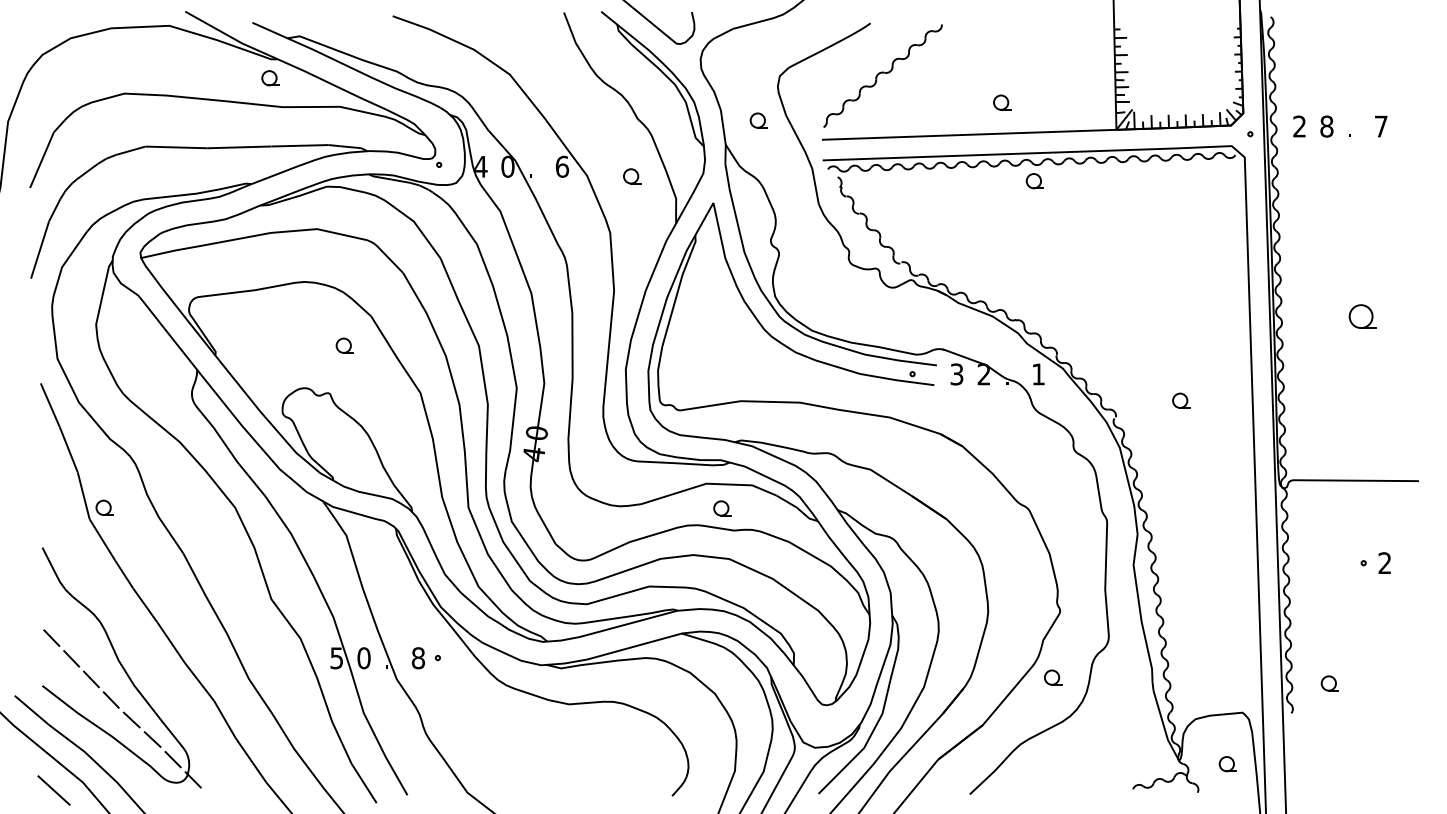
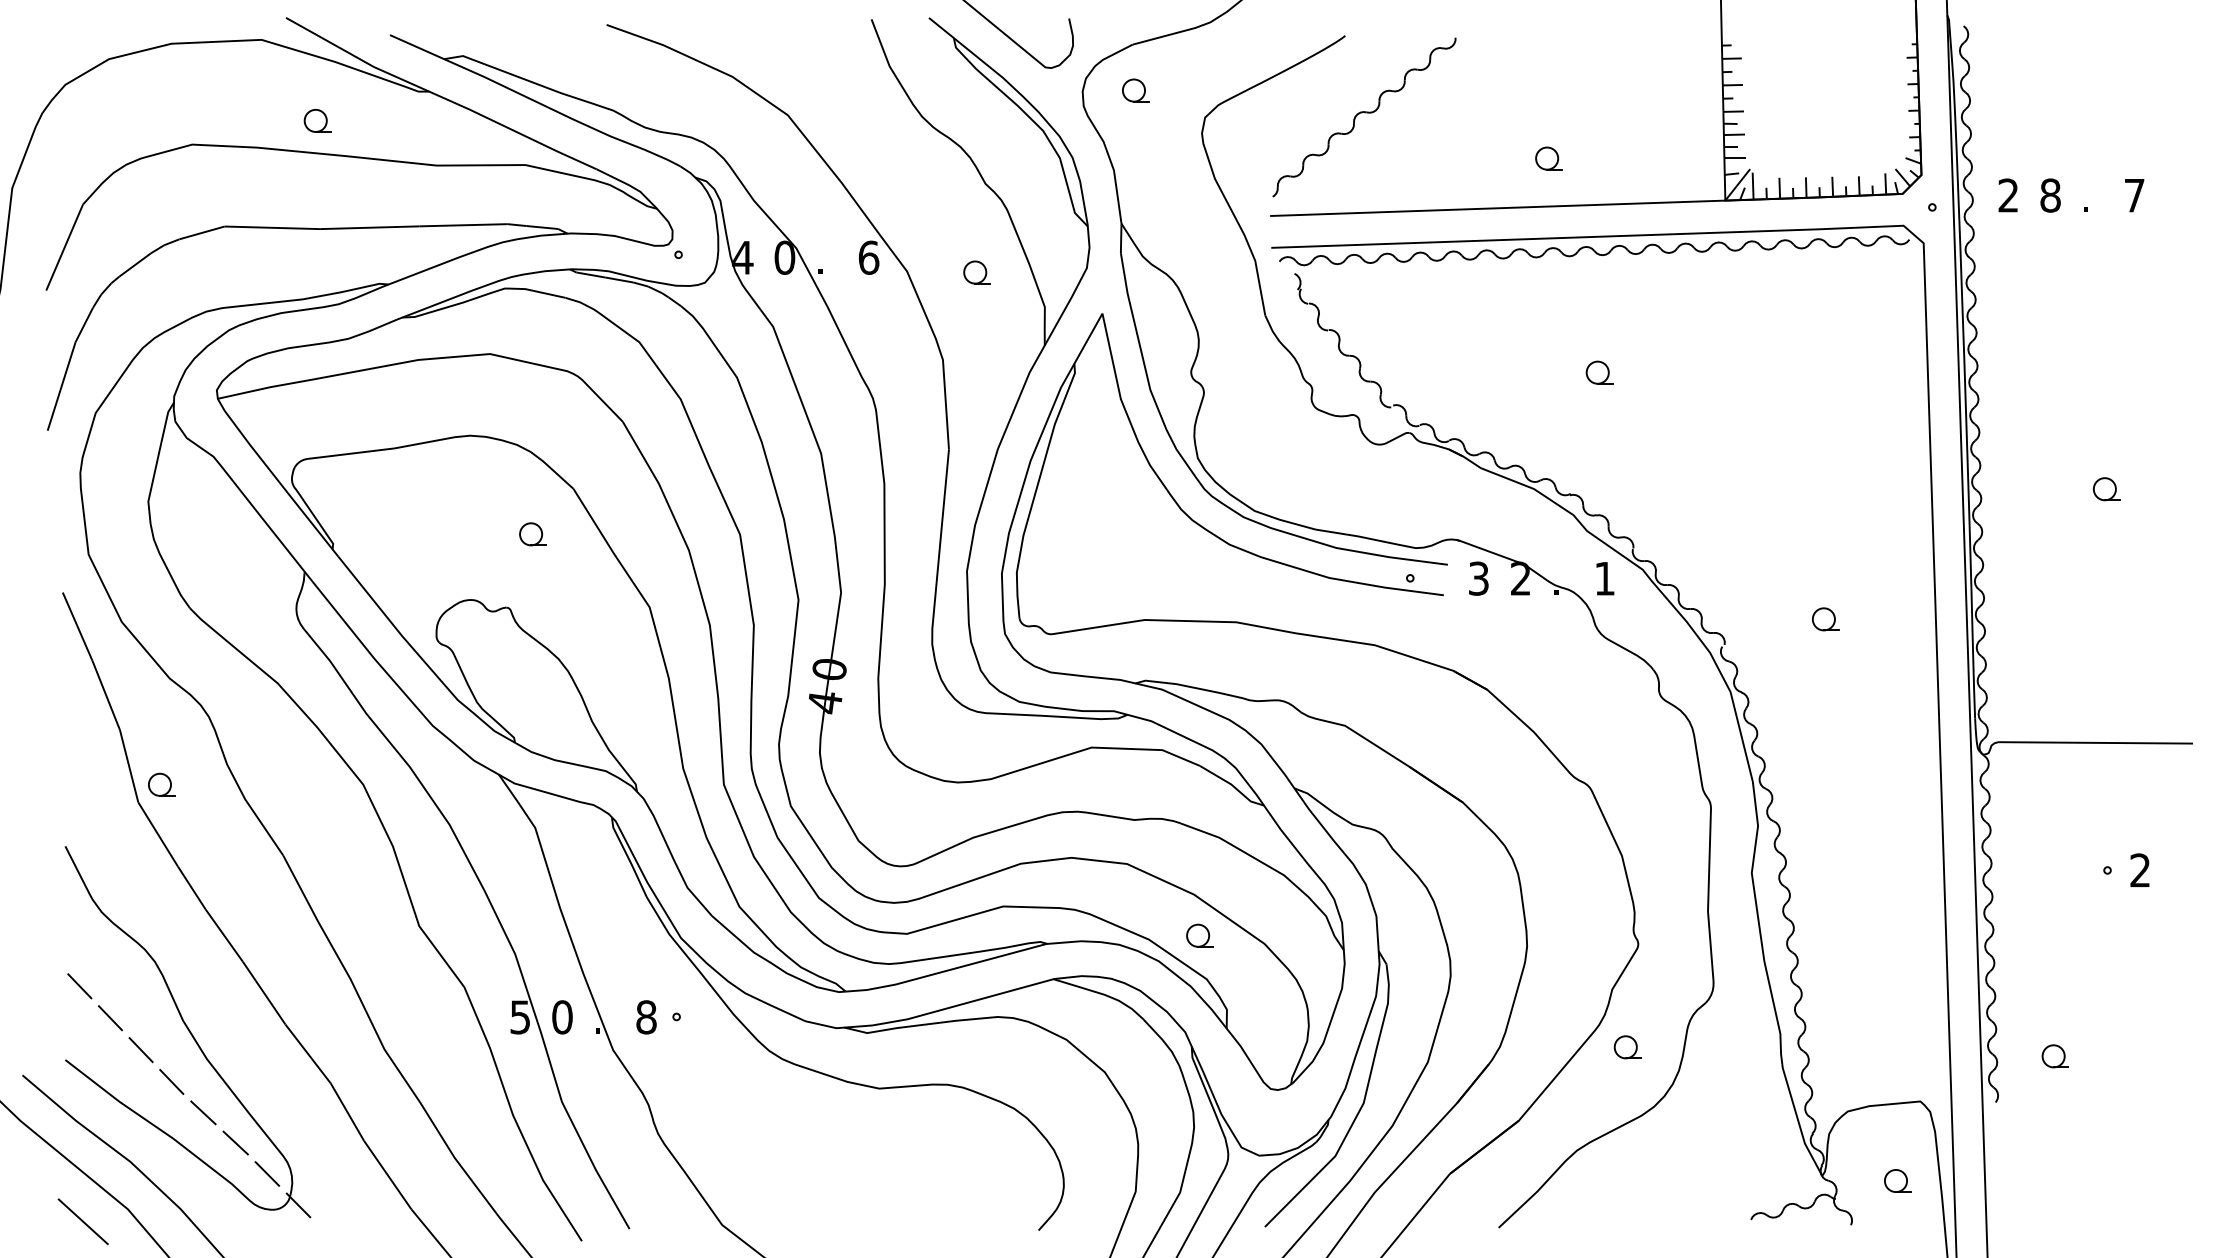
part: (270, 78) -> (317, 121), moved
part: (758, 120) -> (1135, 90), moved
part: (1034, 181) -> (1598, 373), moved
part: (1363, 316) -> (2107, 489), size x0.62
part: (722, 508) -> (1199, 935), moved

